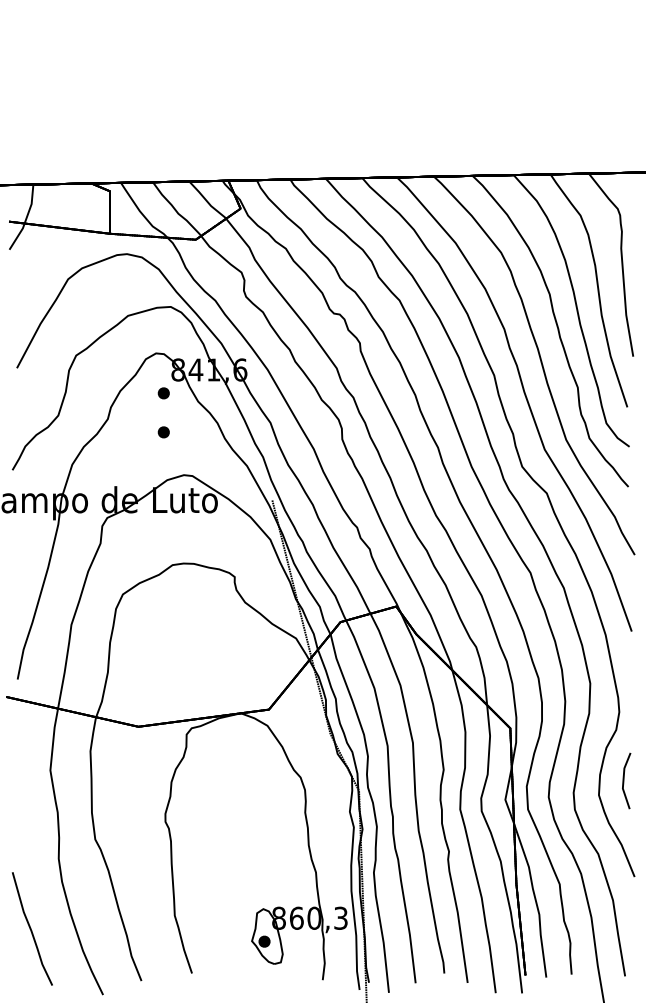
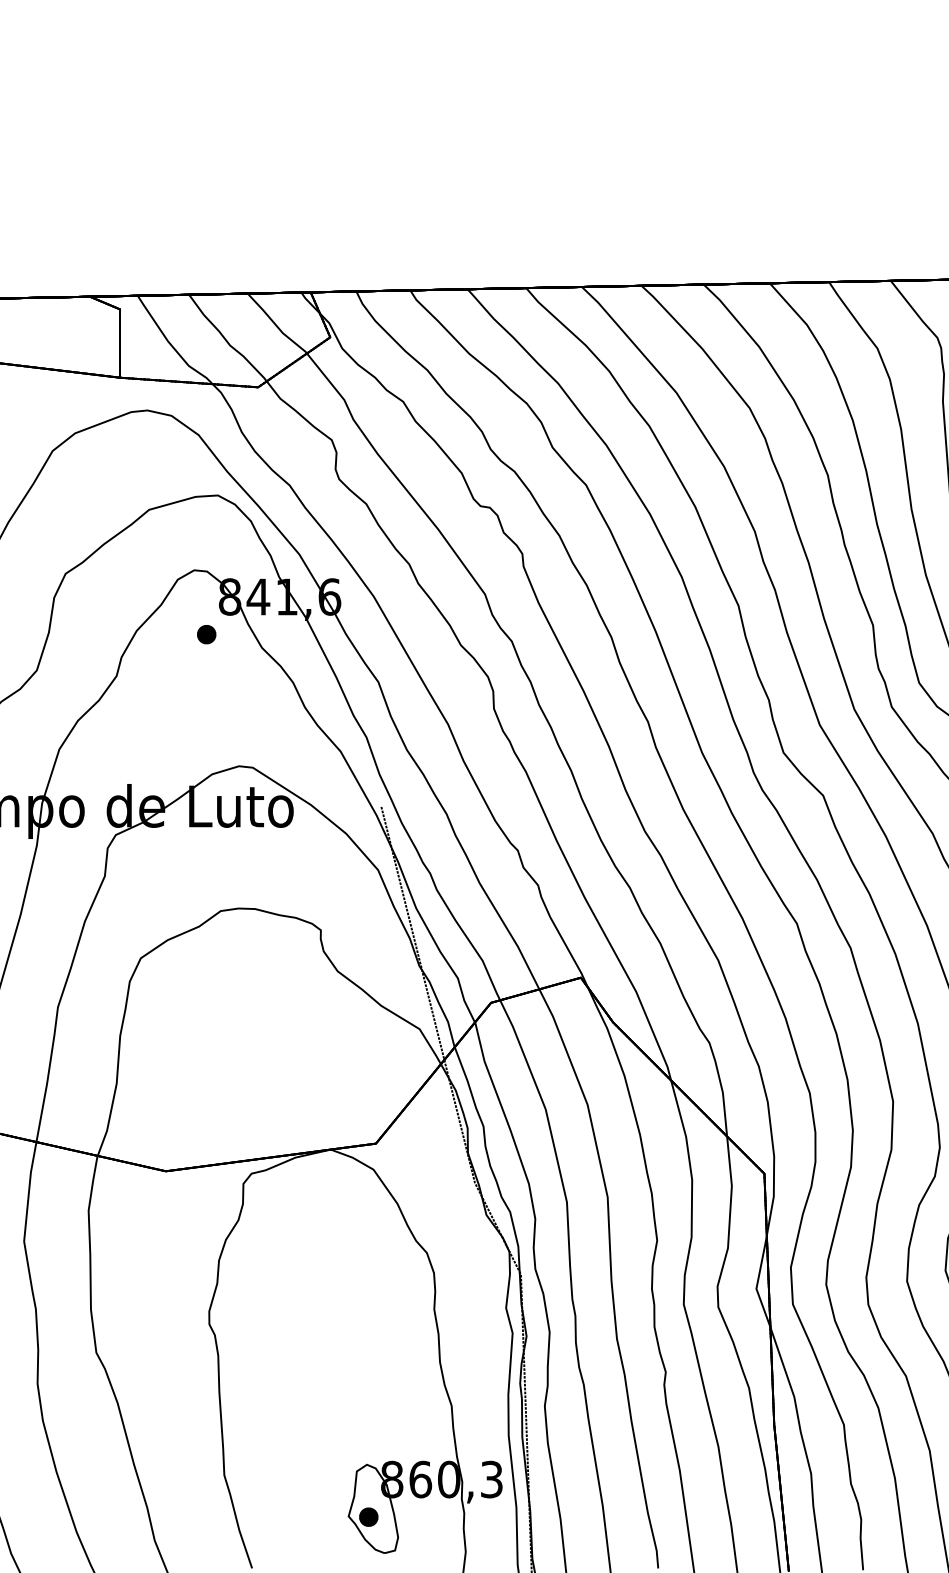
part: (163, 432) -> (206, 697), removed

